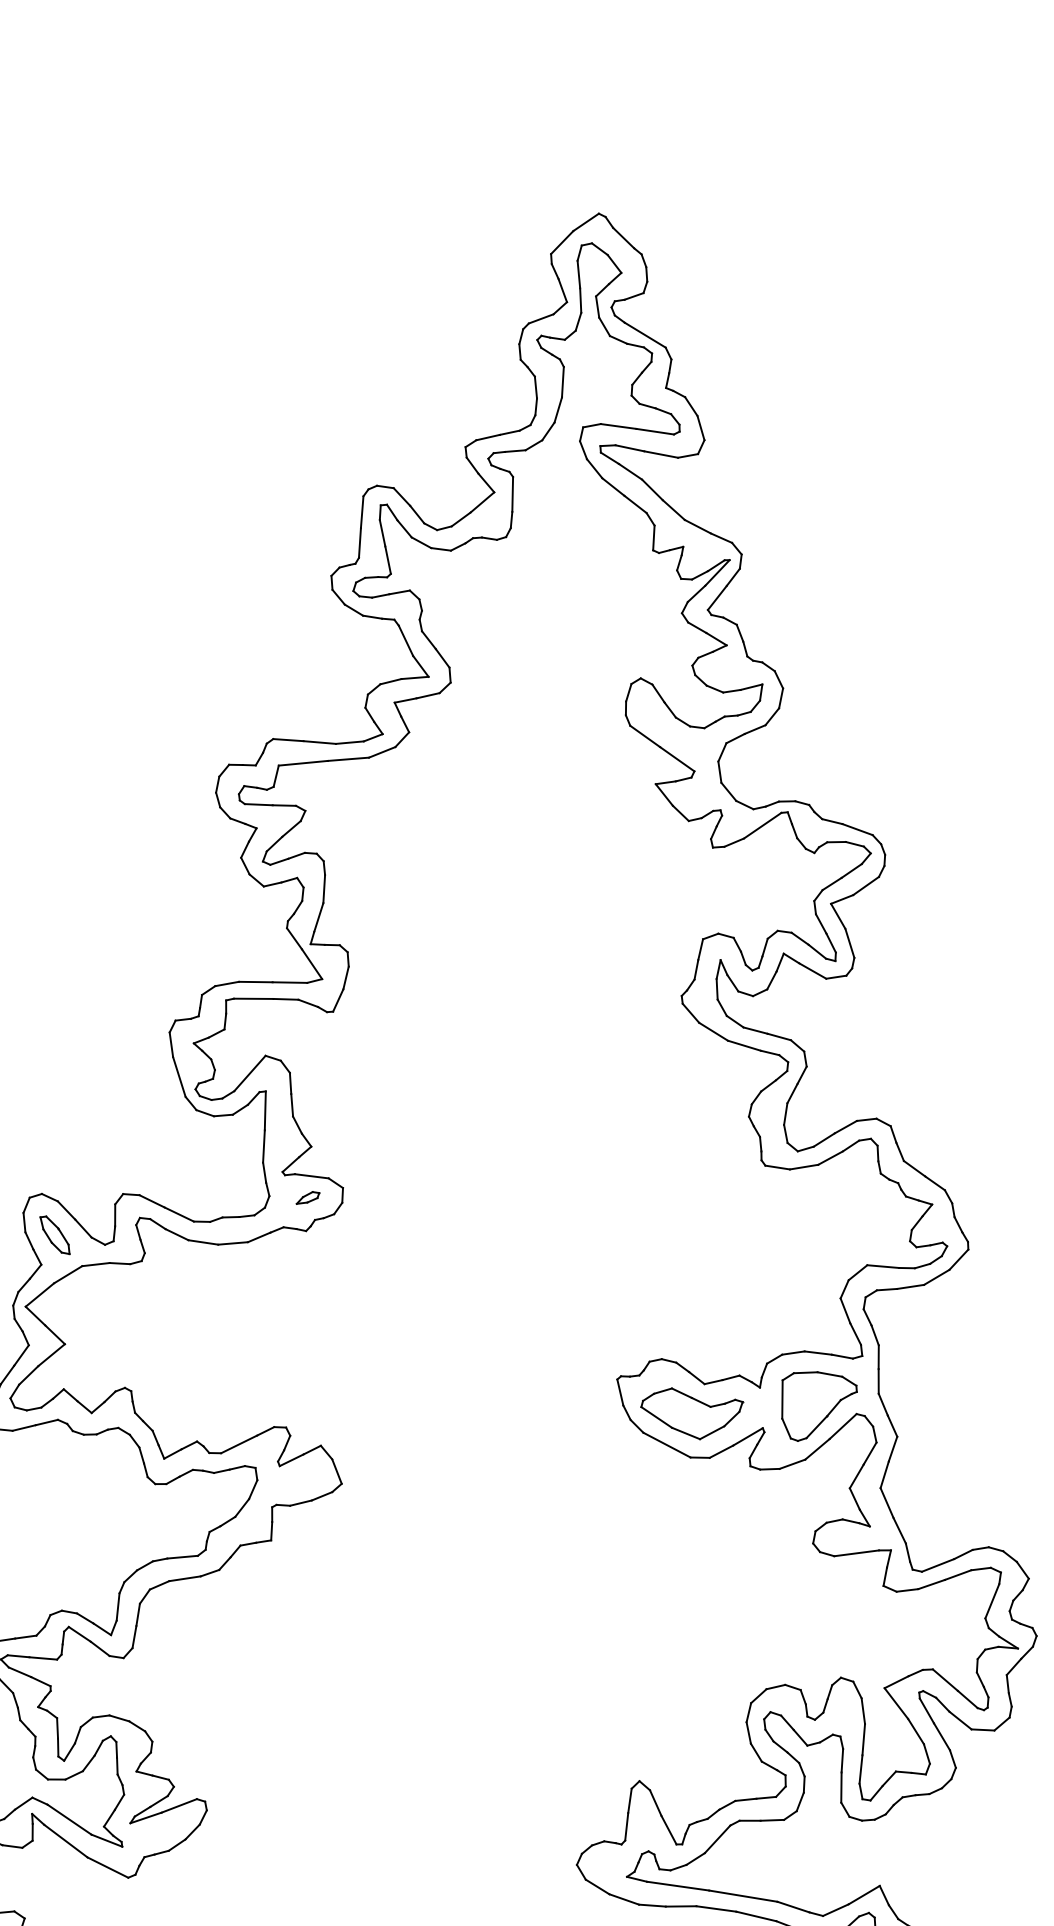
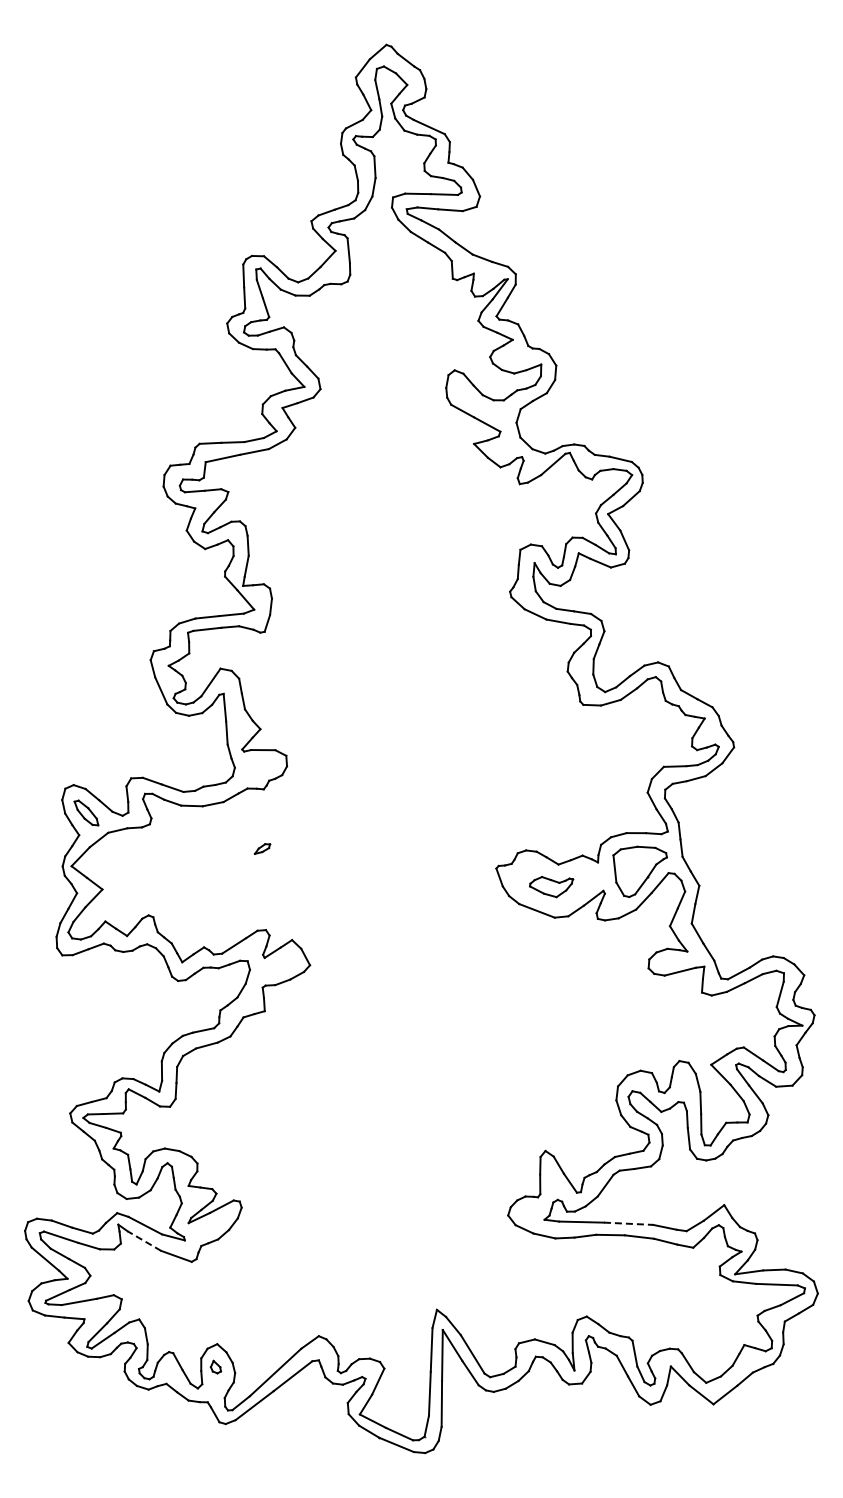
part: (308, 1197) -> (262, 848), moved
part: (691, 1413) -> (551, 886), size x0.6
line: (66, 1840) -> (144, 1240), solid -> dashed
line: (743, 1895) -> (628, 1223), solid -> dashed

